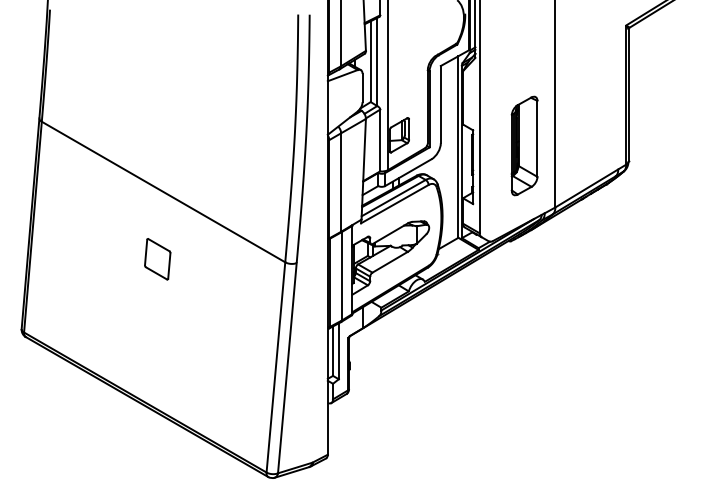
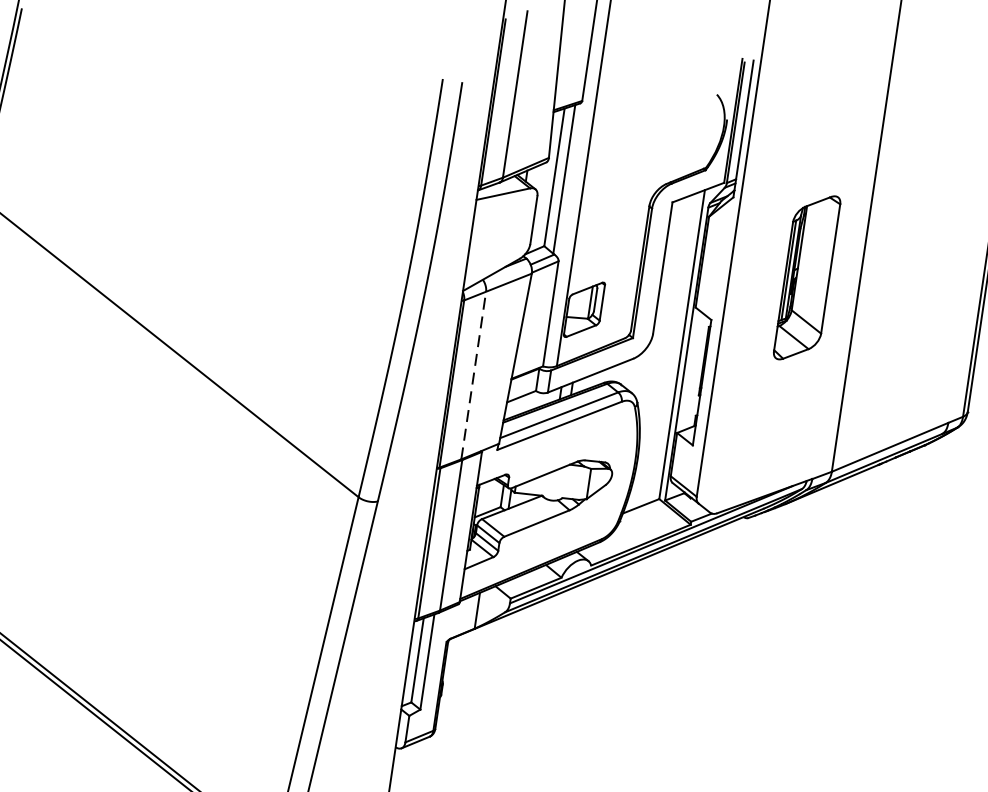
part: (524, 145) -> (806, 276), moved
line: (341, 182) -> (474, 375), solid -> dashed
part: (157, 259) -> (141, 460), removed

